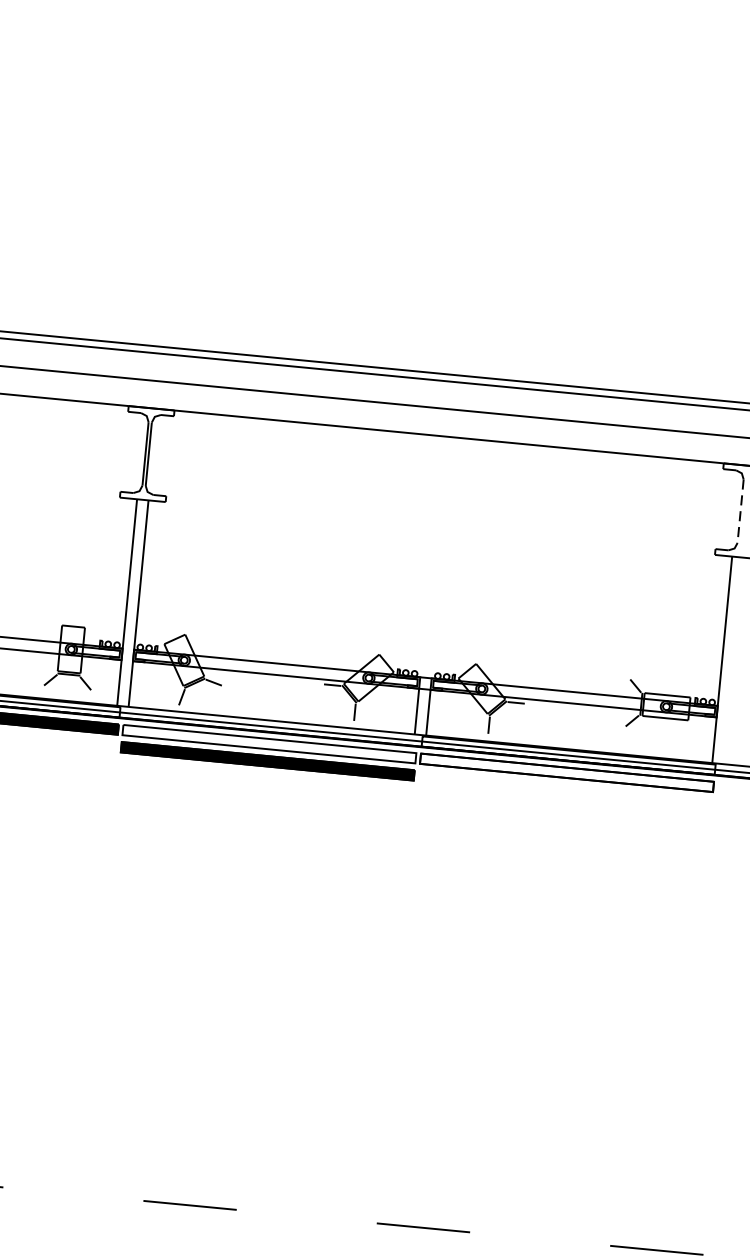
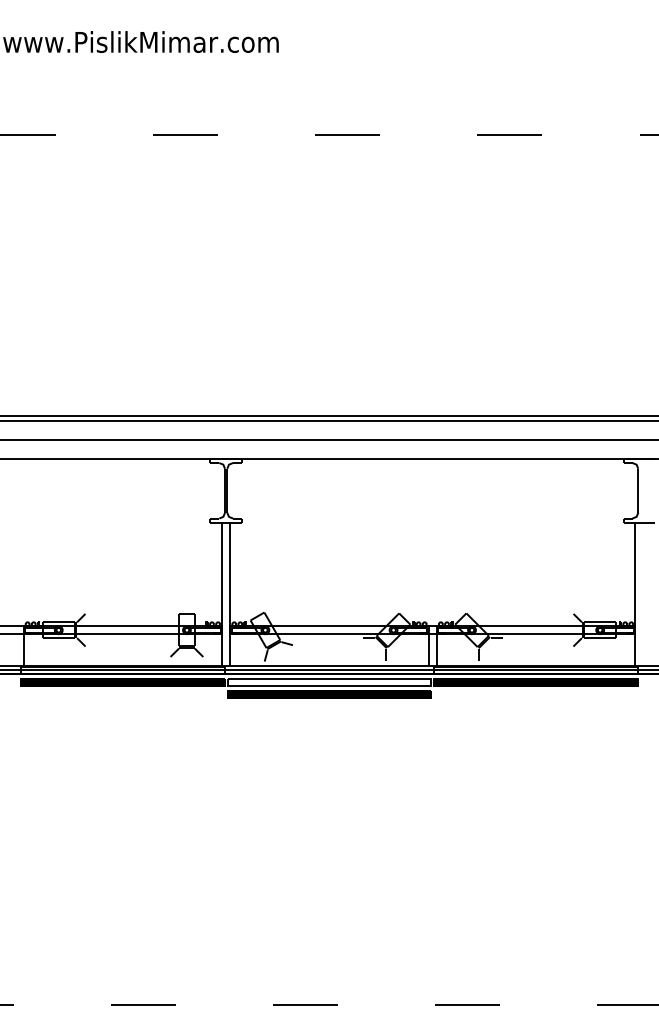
line: (740, 512) -> (638, 491), dashed -> solid
fill: (566, 771) -> (535, 681), added

